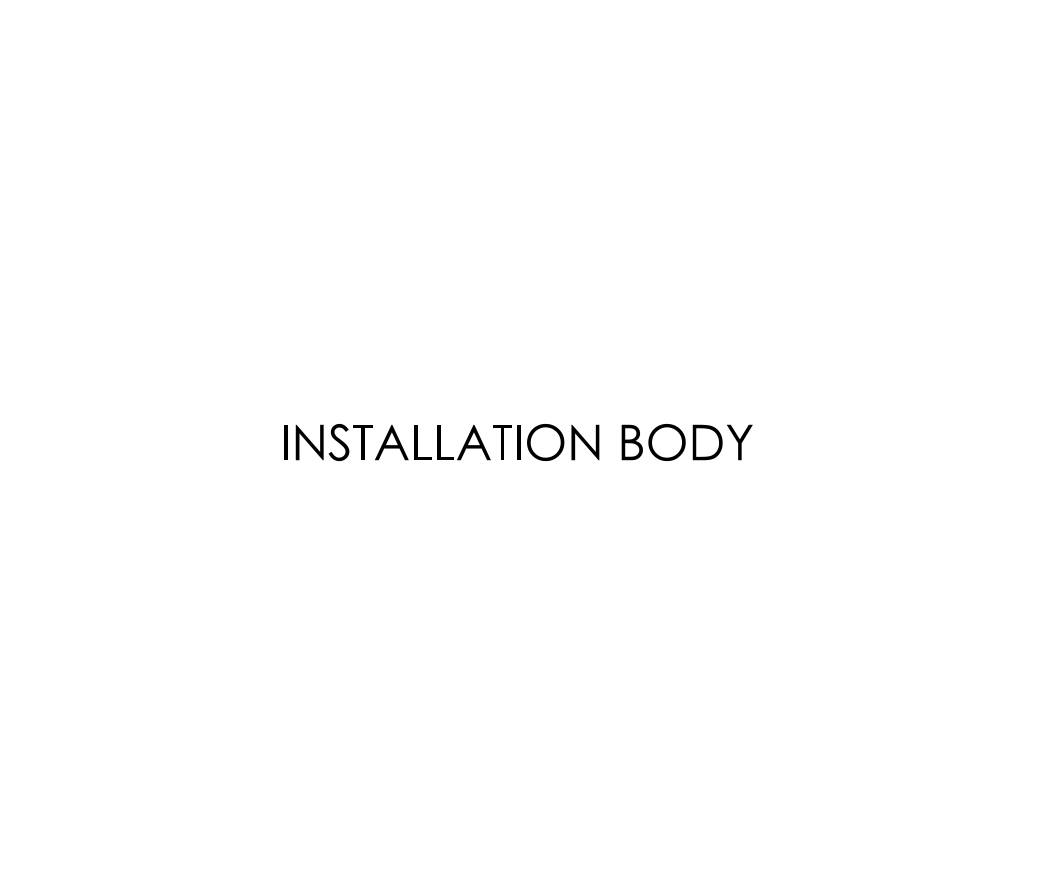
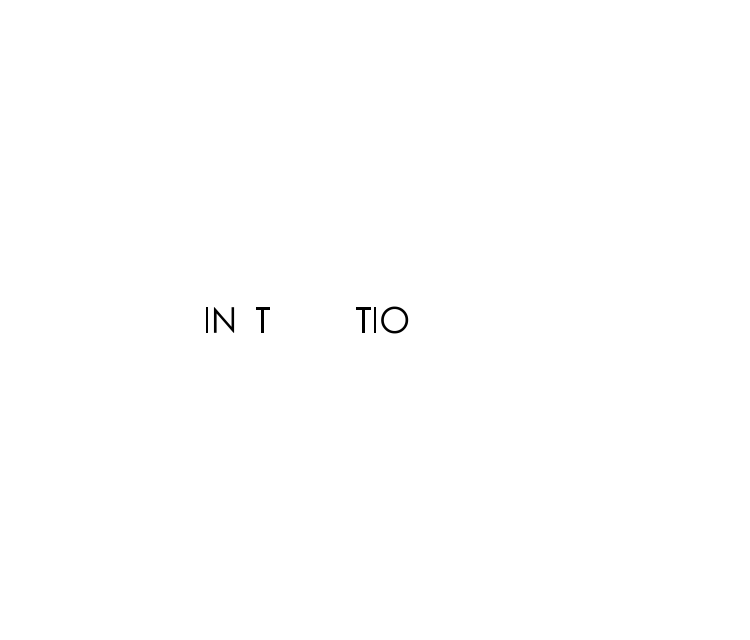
fill: (338, 441) -> (244, 319), removed
part: (432, 441) -> (312, 319), removed
fill: (585, 441) -> (423, 319), removed
part: (686, 441) -> (496, 319), removed

